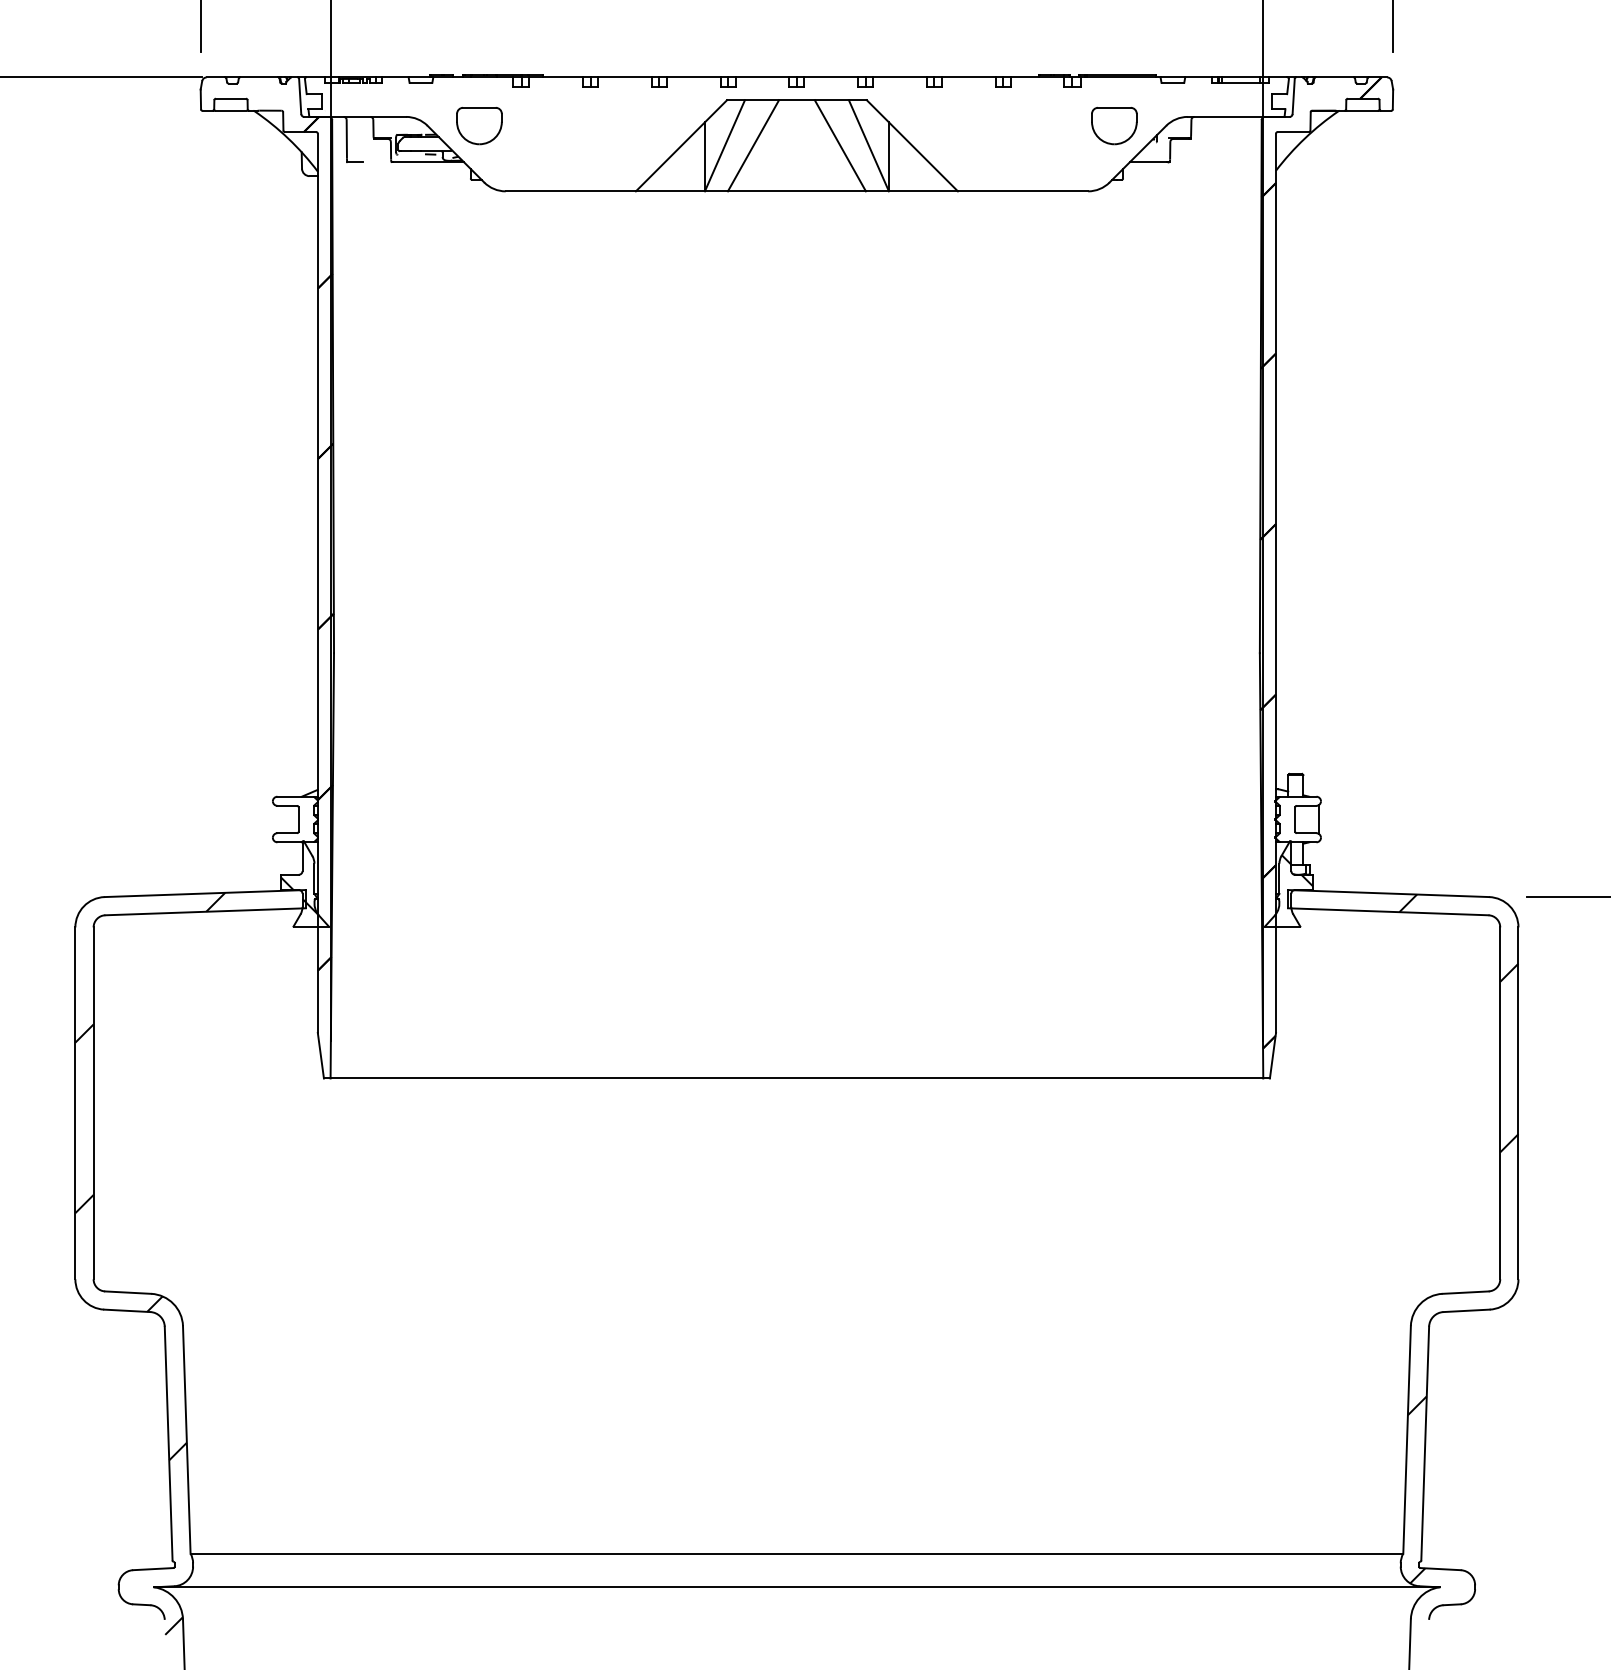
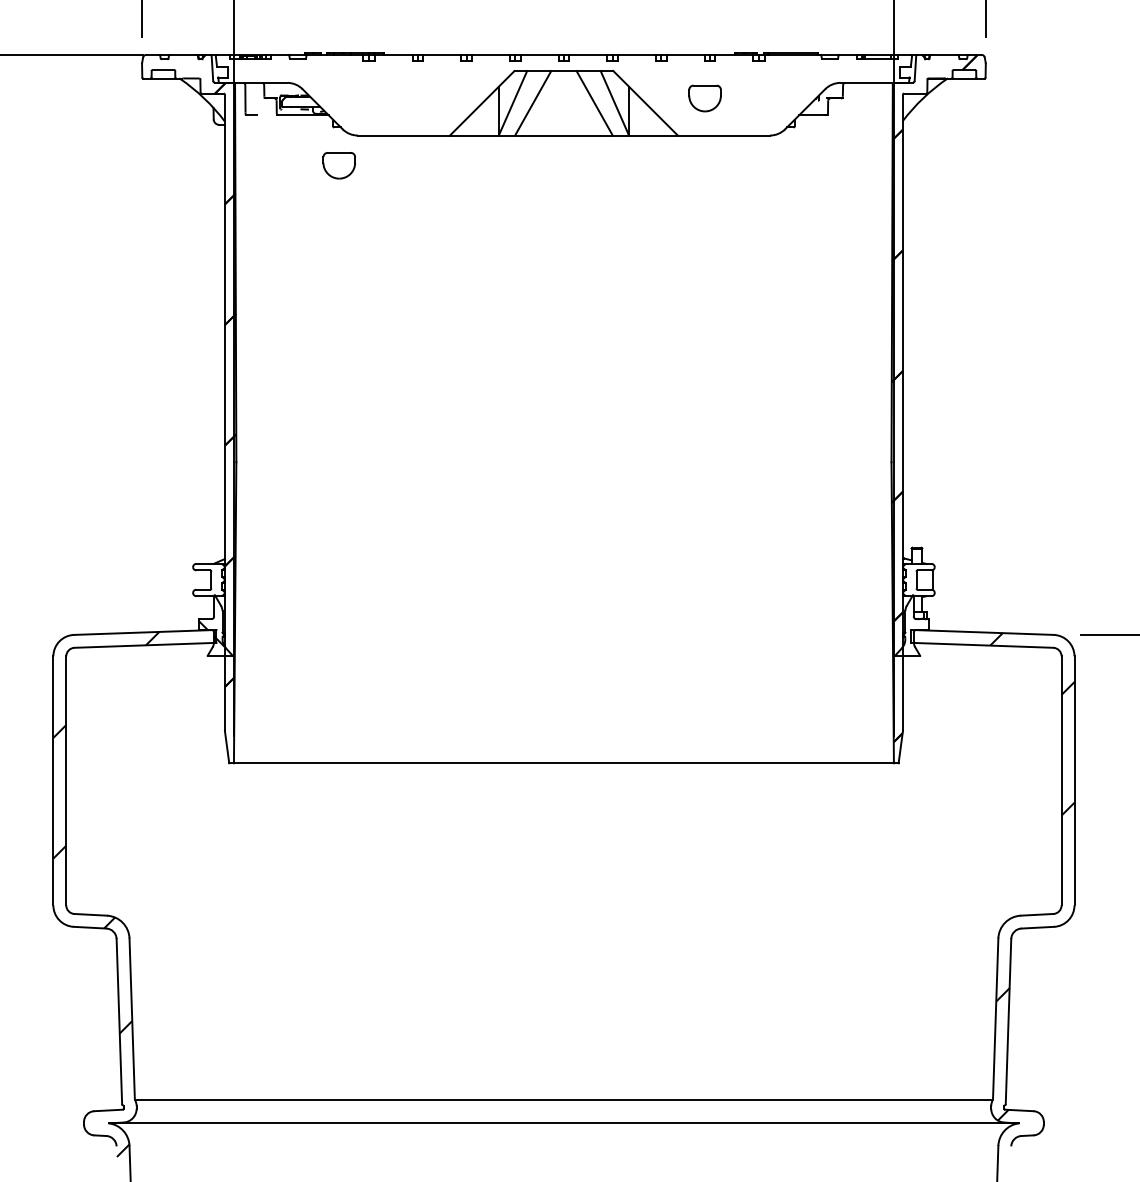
part: (479, 126) -> (339, 166), moved
part: (1114, 126) -> (705, 98), moved
hatch: (1296, 870) -> (917, 616), removed

